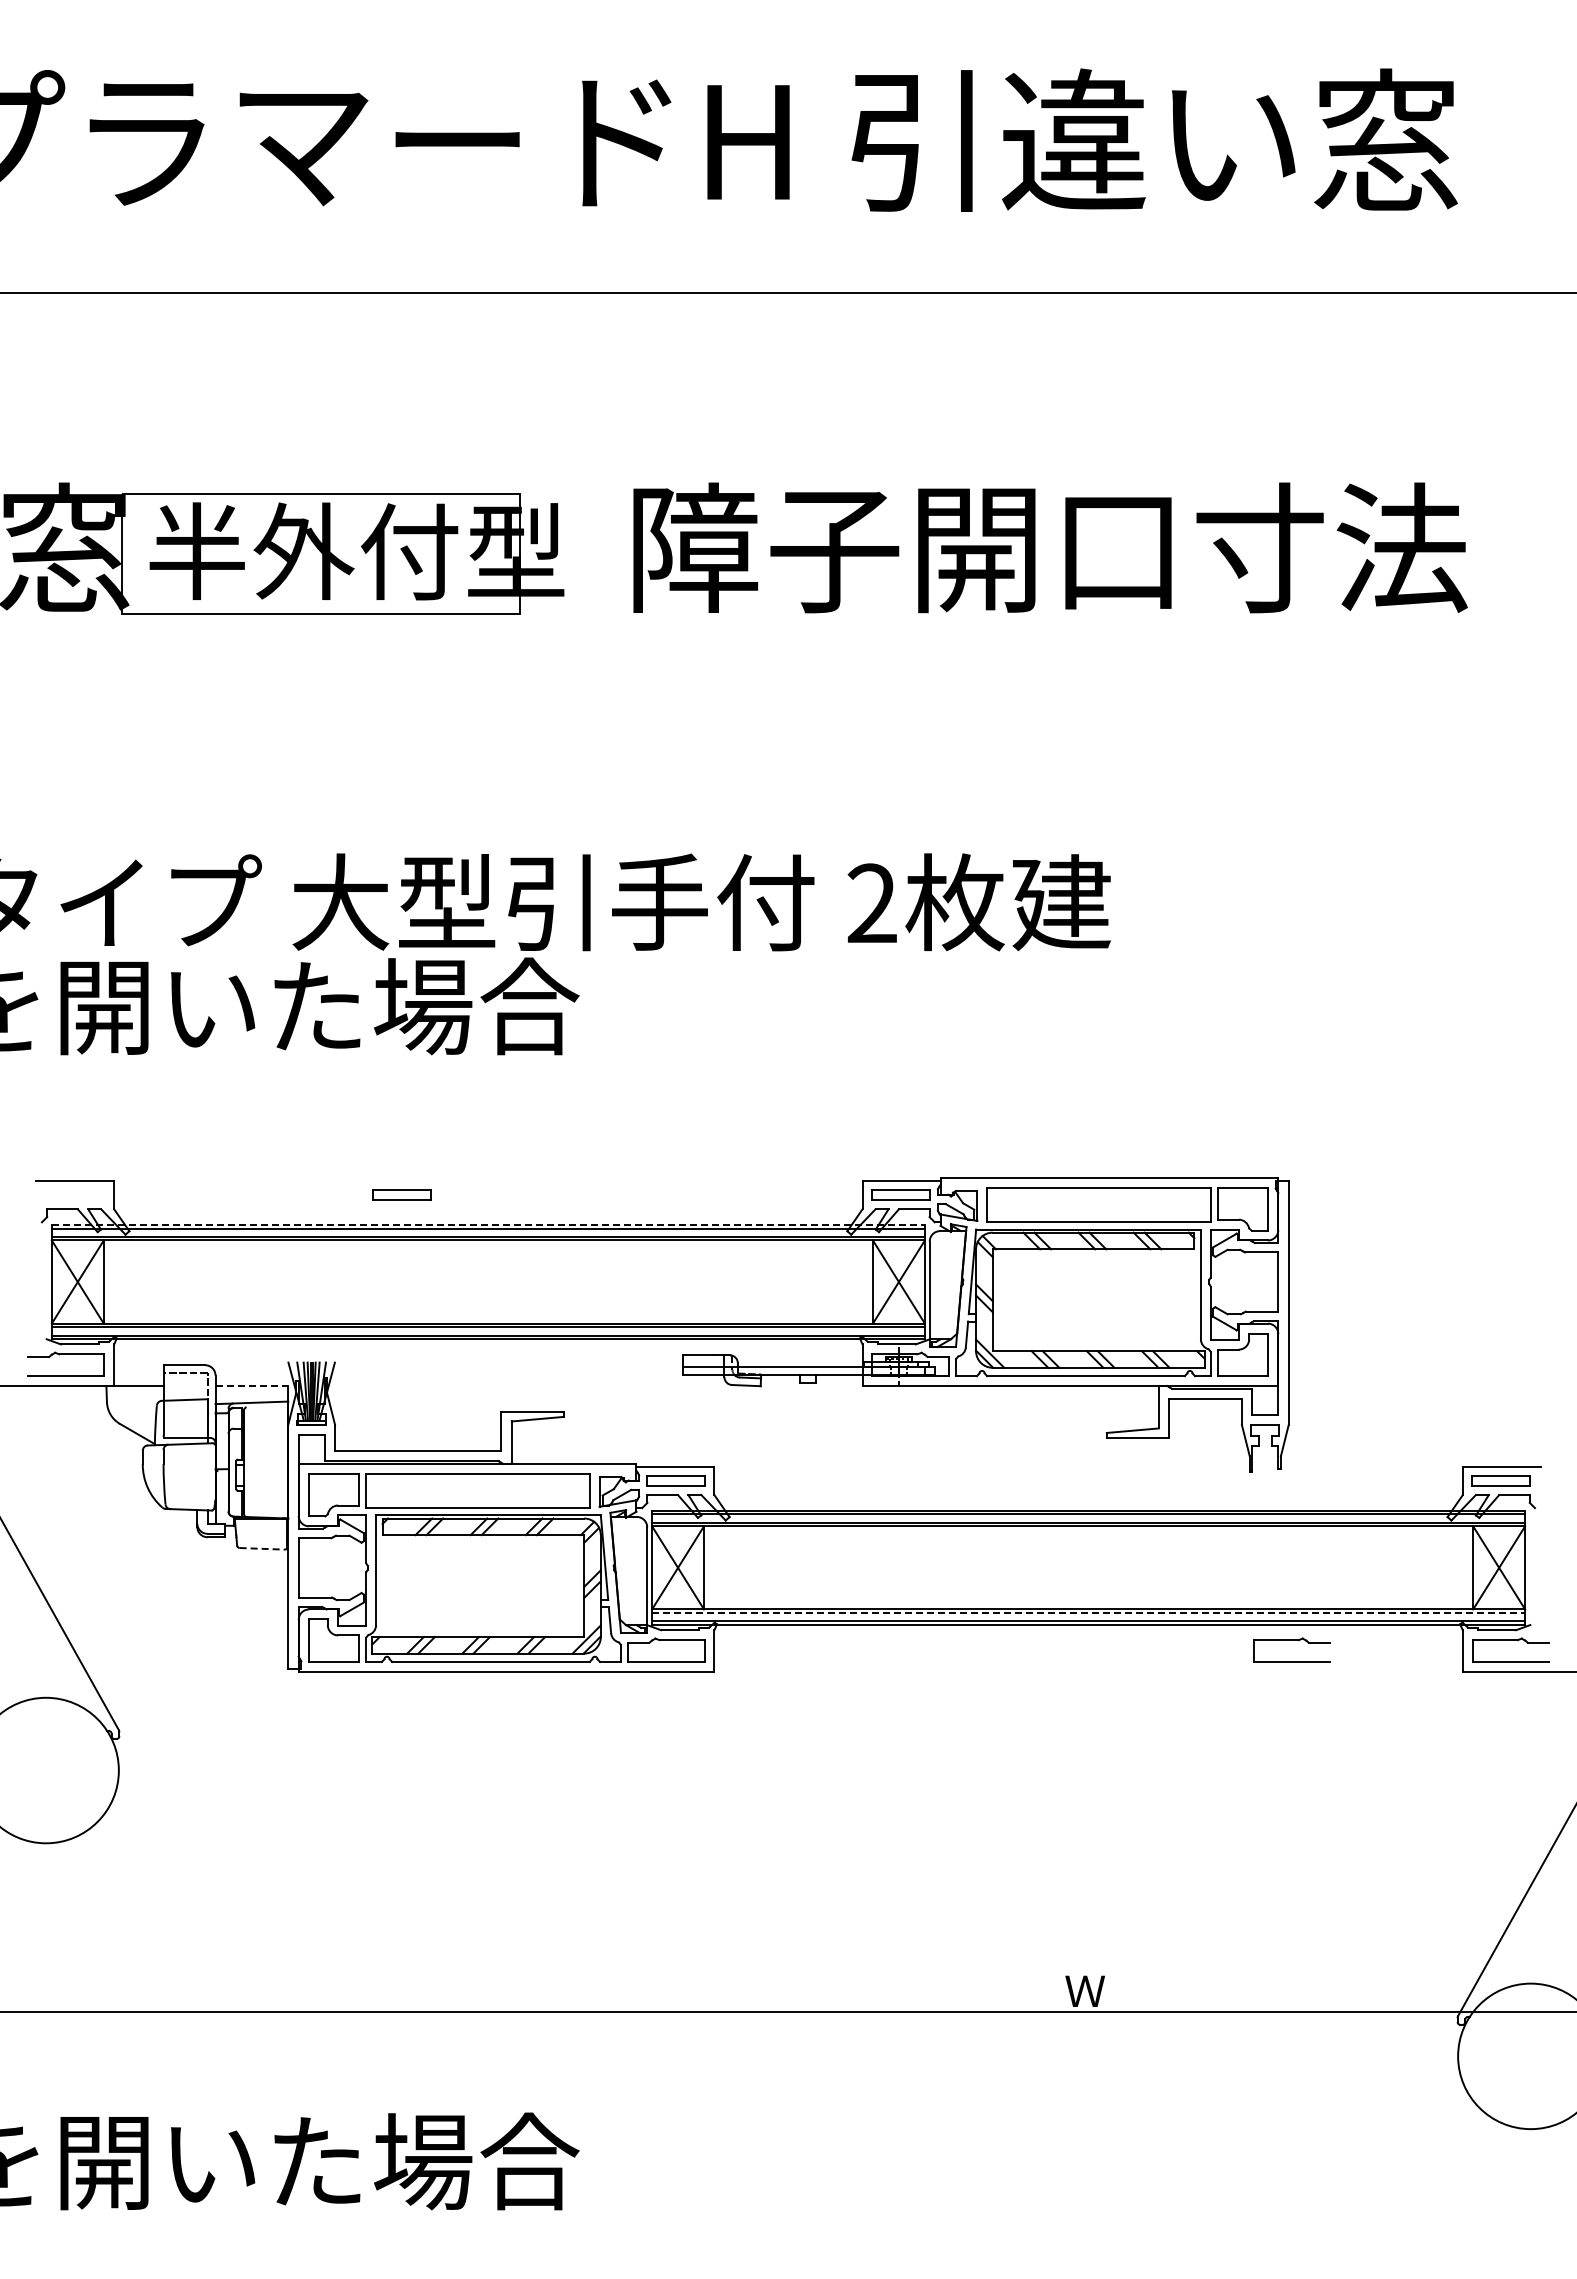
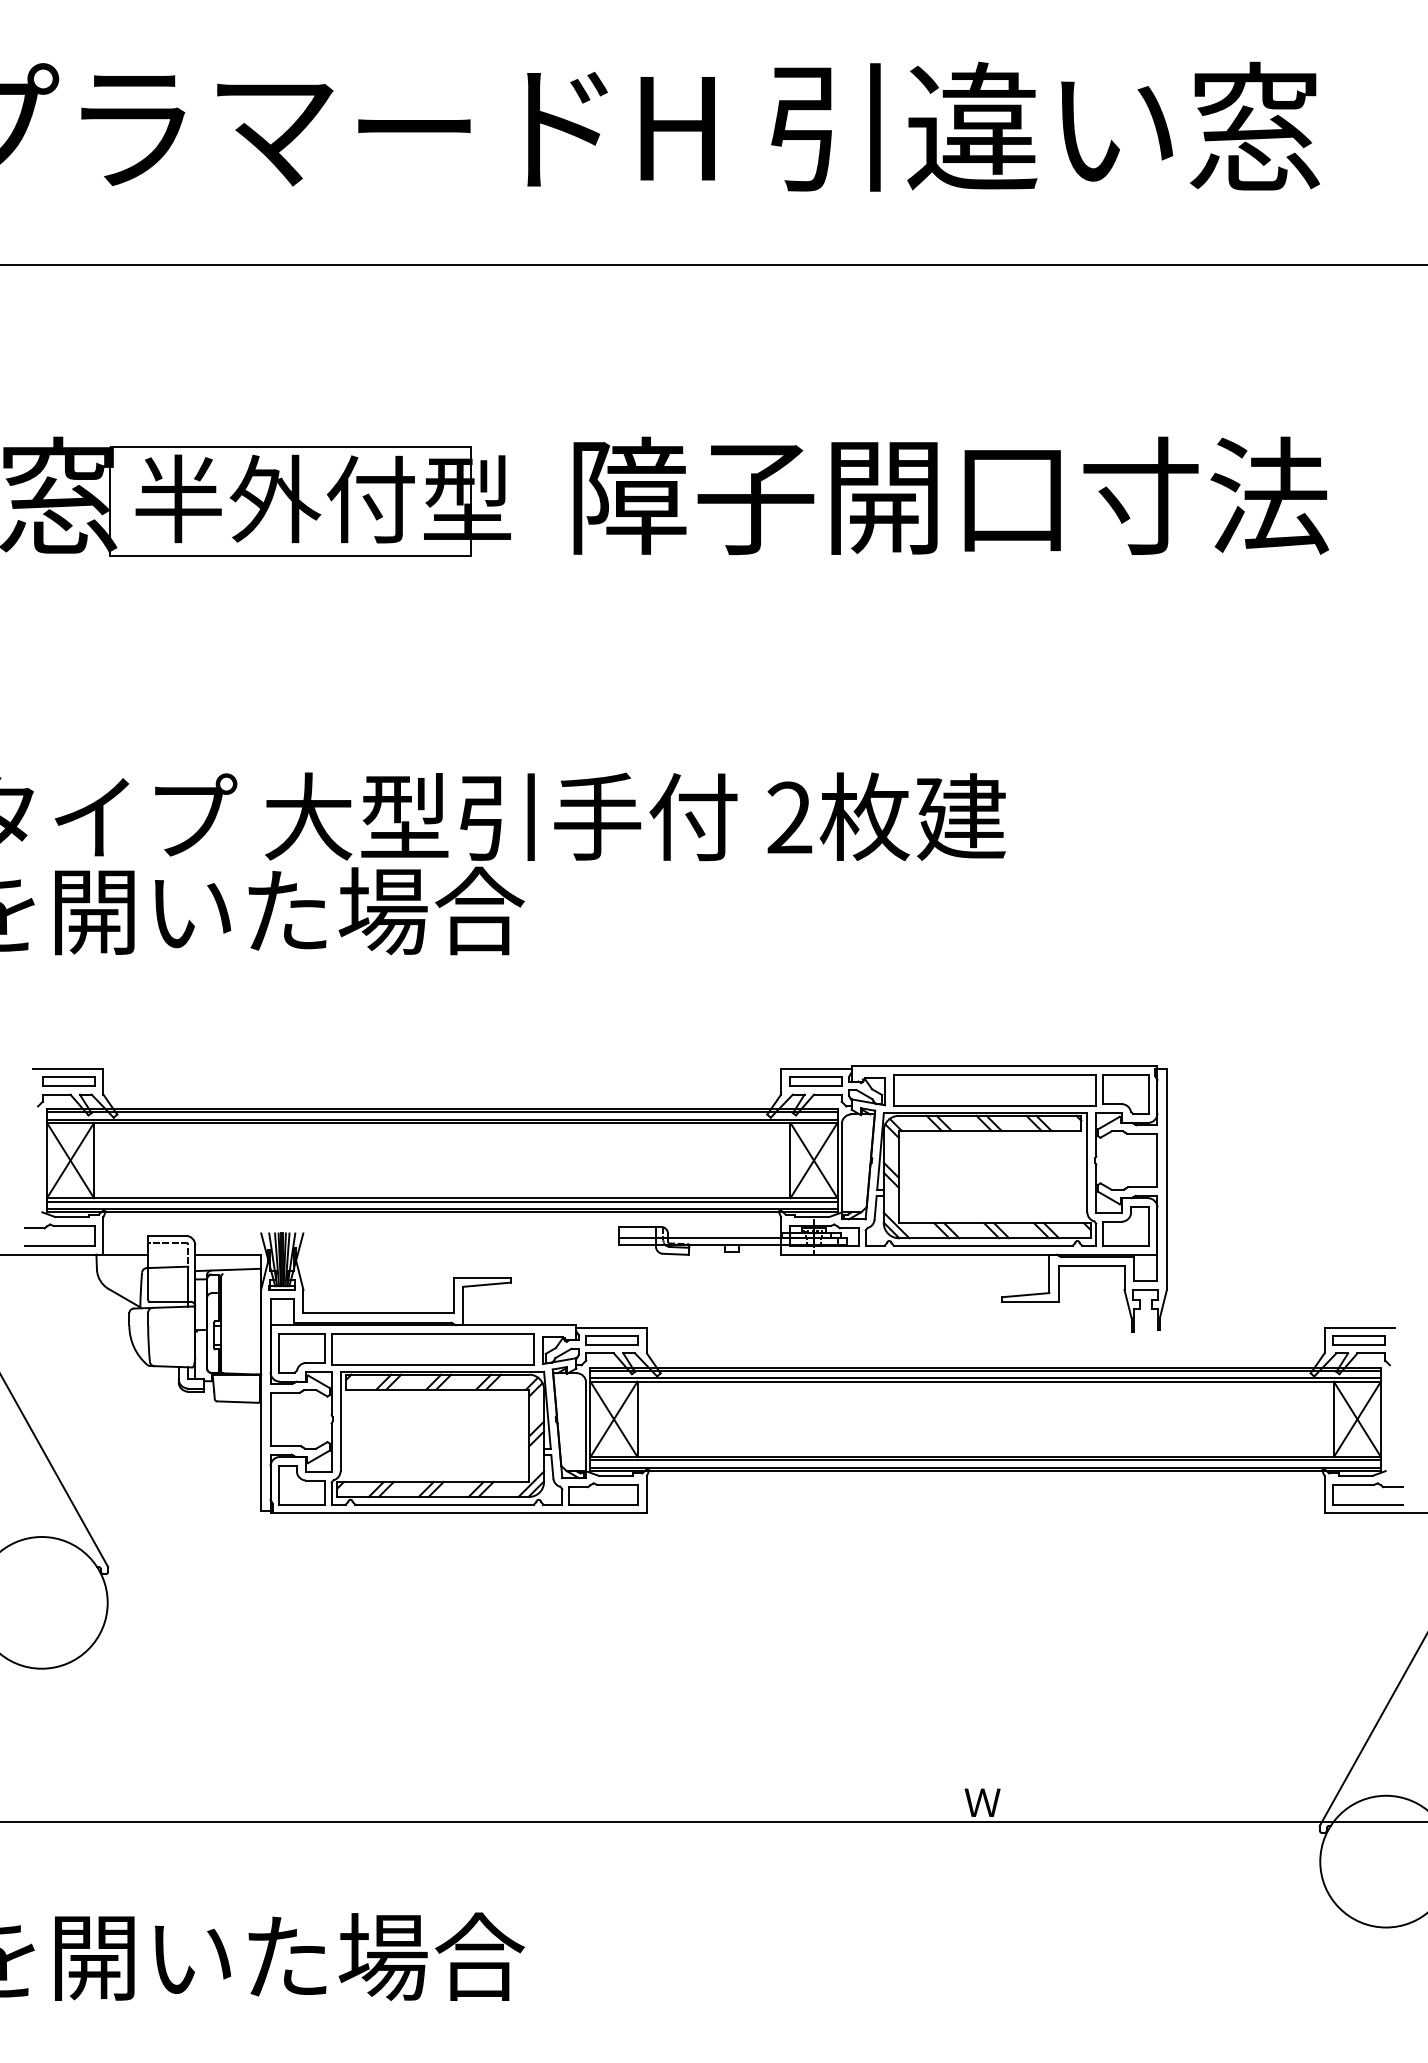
part: (401, 1194) -> (68, 1081), moved
line: (488, 1224) -> (442, 1108), dashed -> solid
line: (252, 1385) -> (228, 1254), dashed -> solid
line: (262, 1548) -> (237, 1401), dashed -> solid
line: (1088, 1613) -> (985, 1460), dashed -> solid
part: (1291, 1640) -> (1169, 1485), removed

